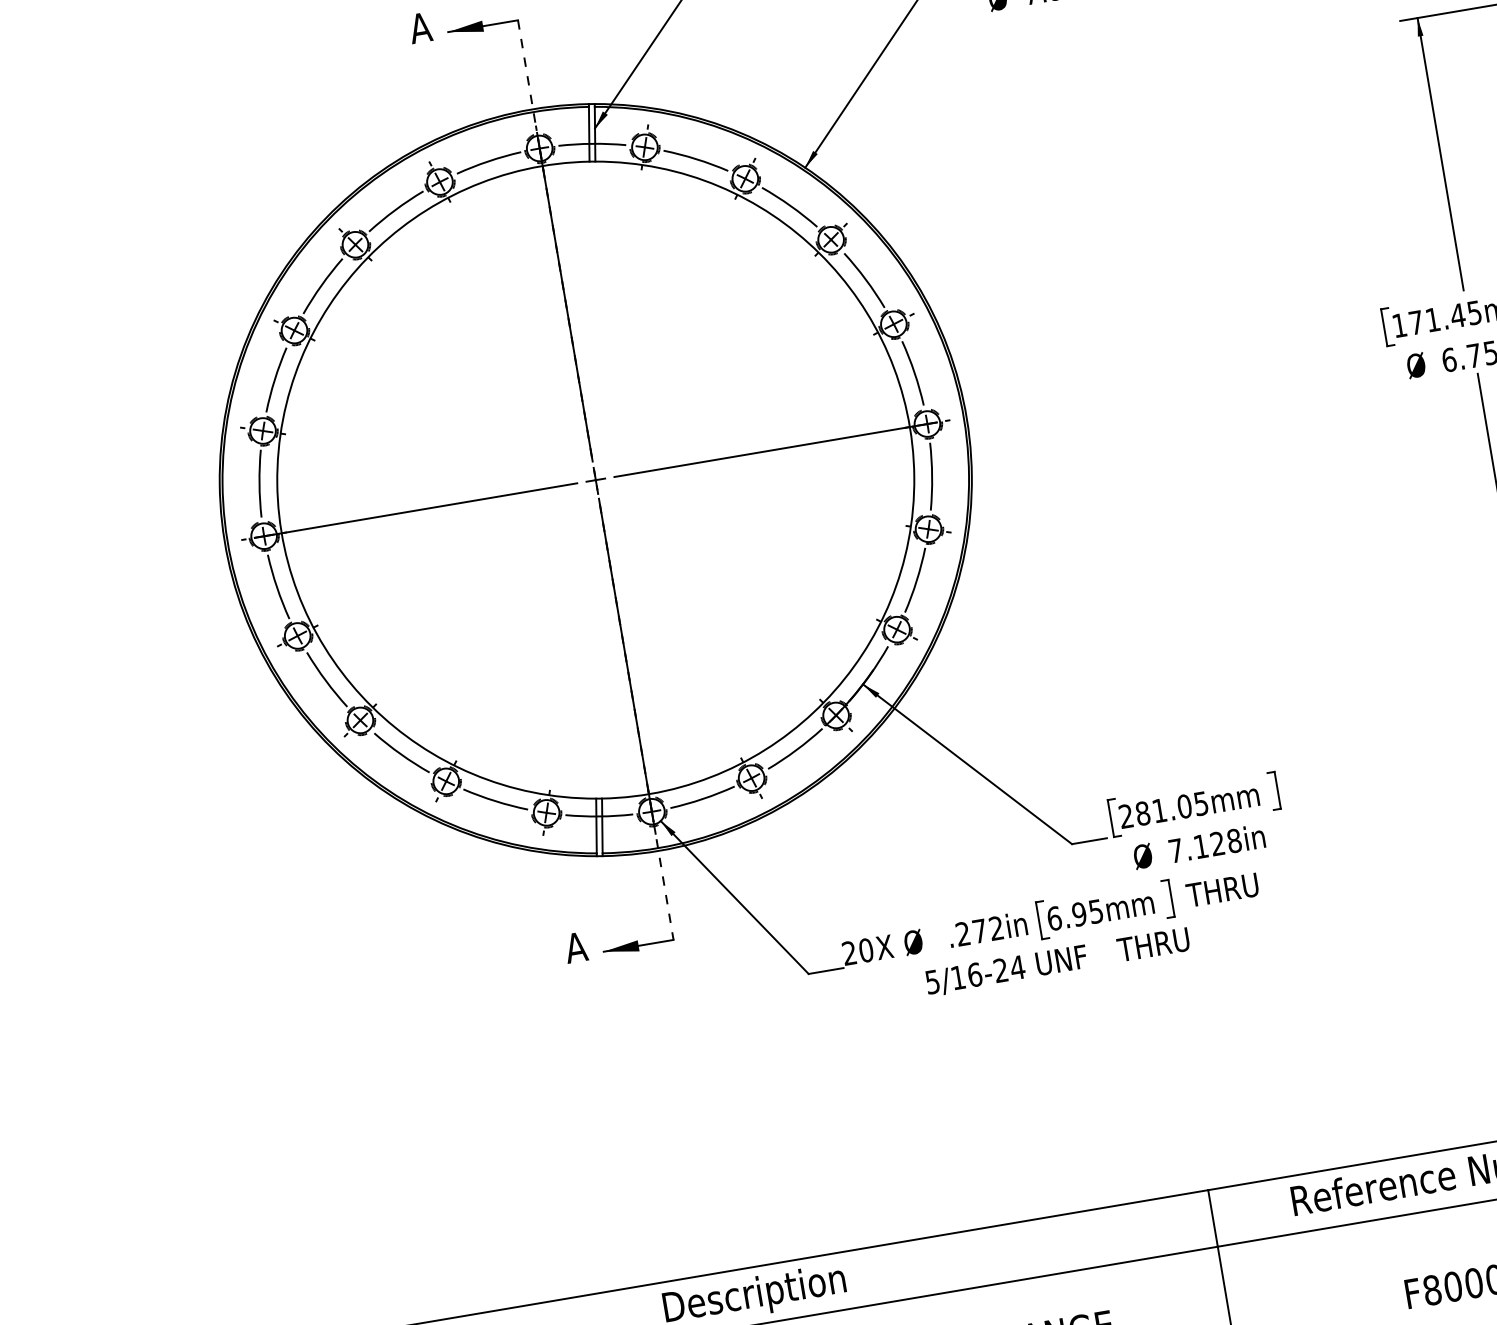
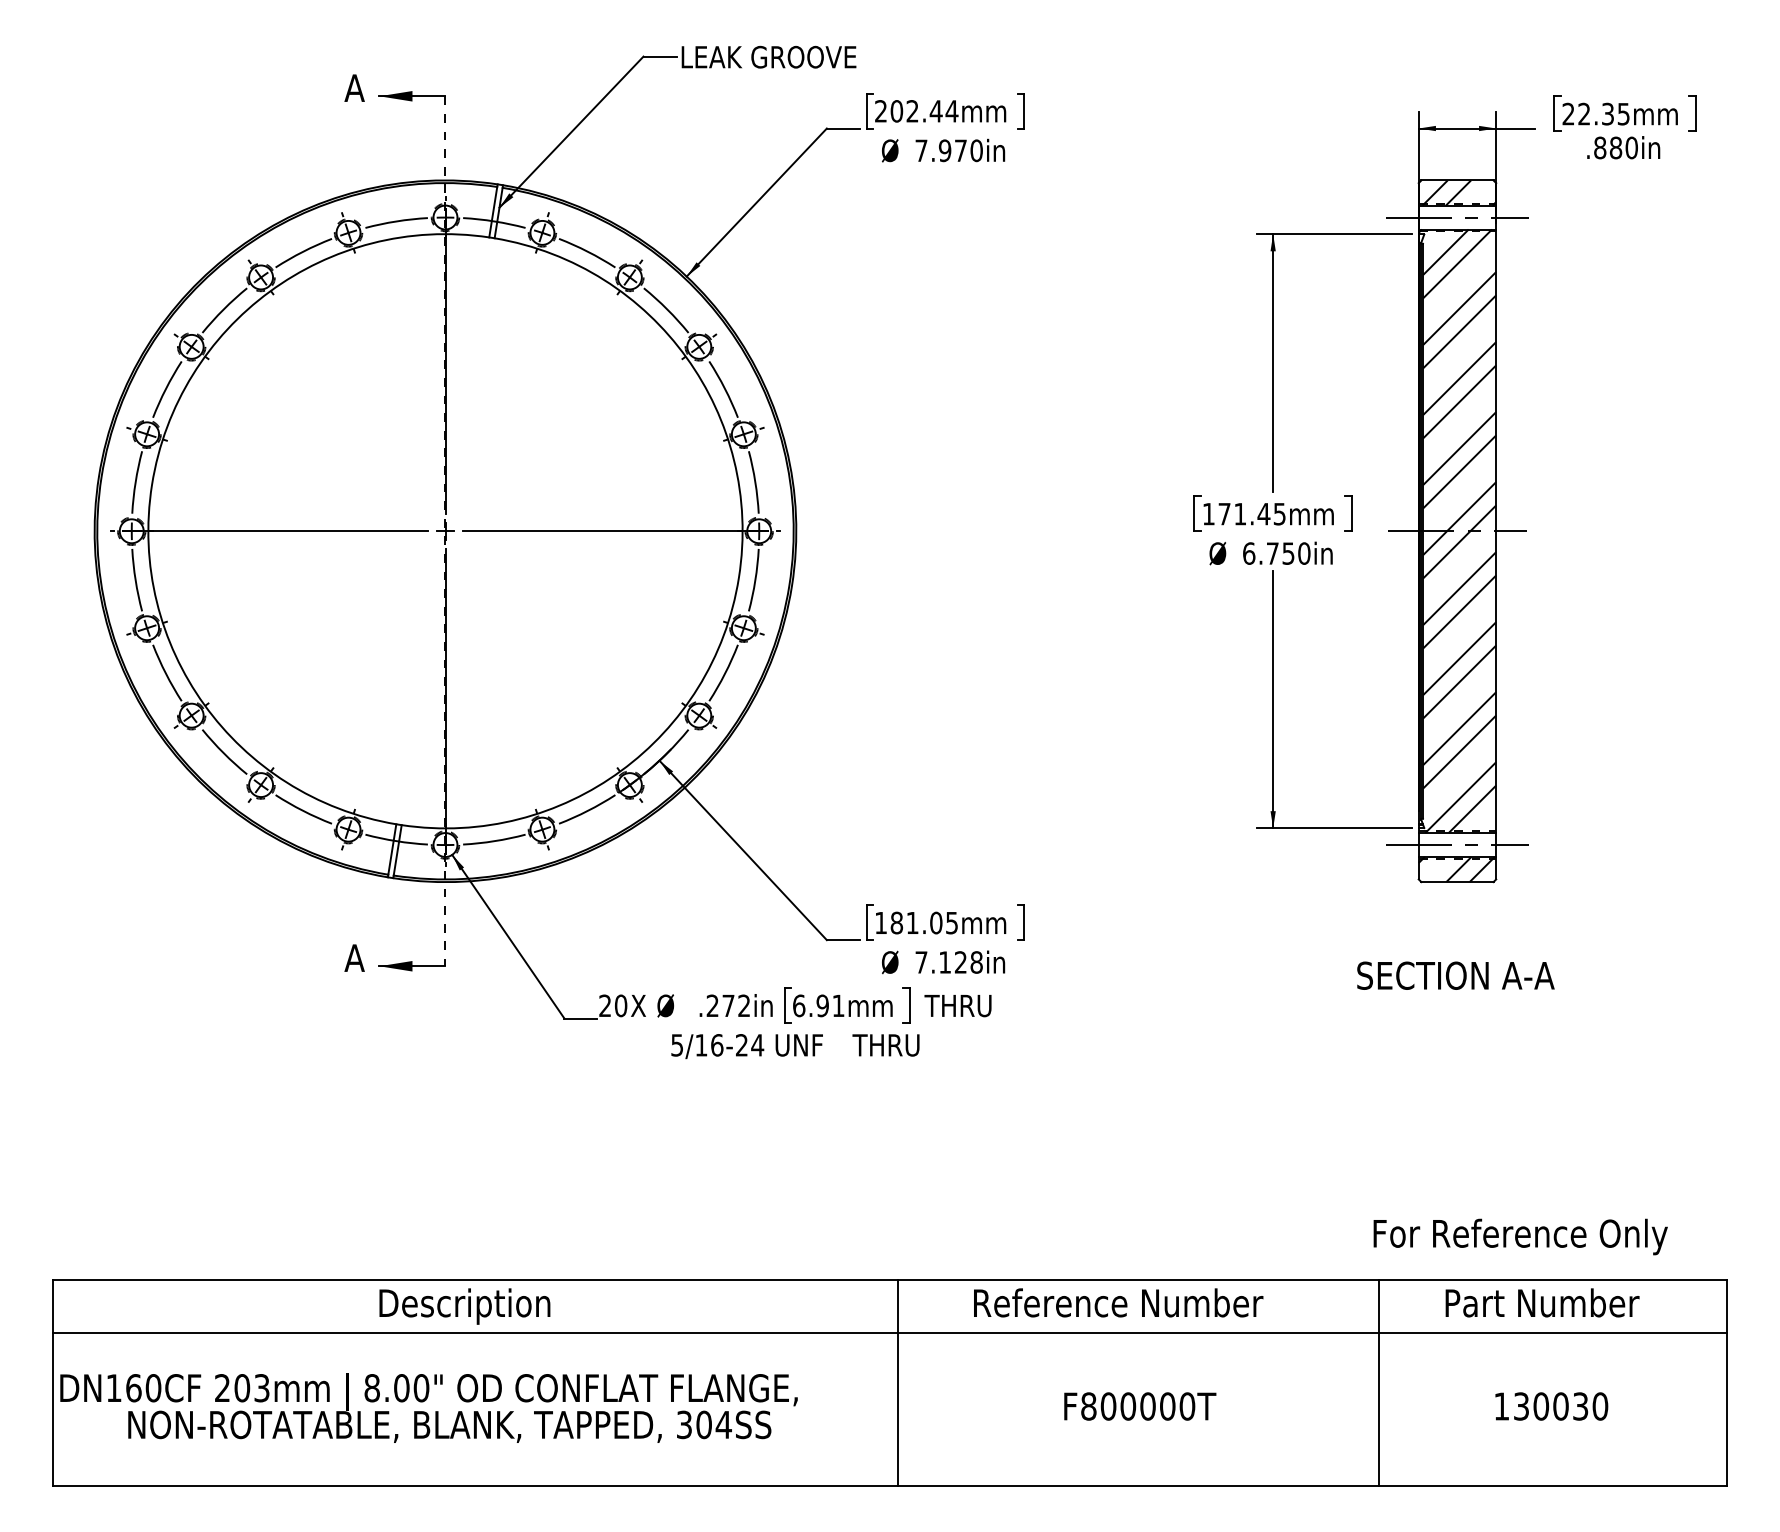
text: (1125, 815) -> (880, 922), 281.05mm -> 181.05mm
text: (1096, 911) -> (838, 1005), 6.95mm -> 6.91mm

